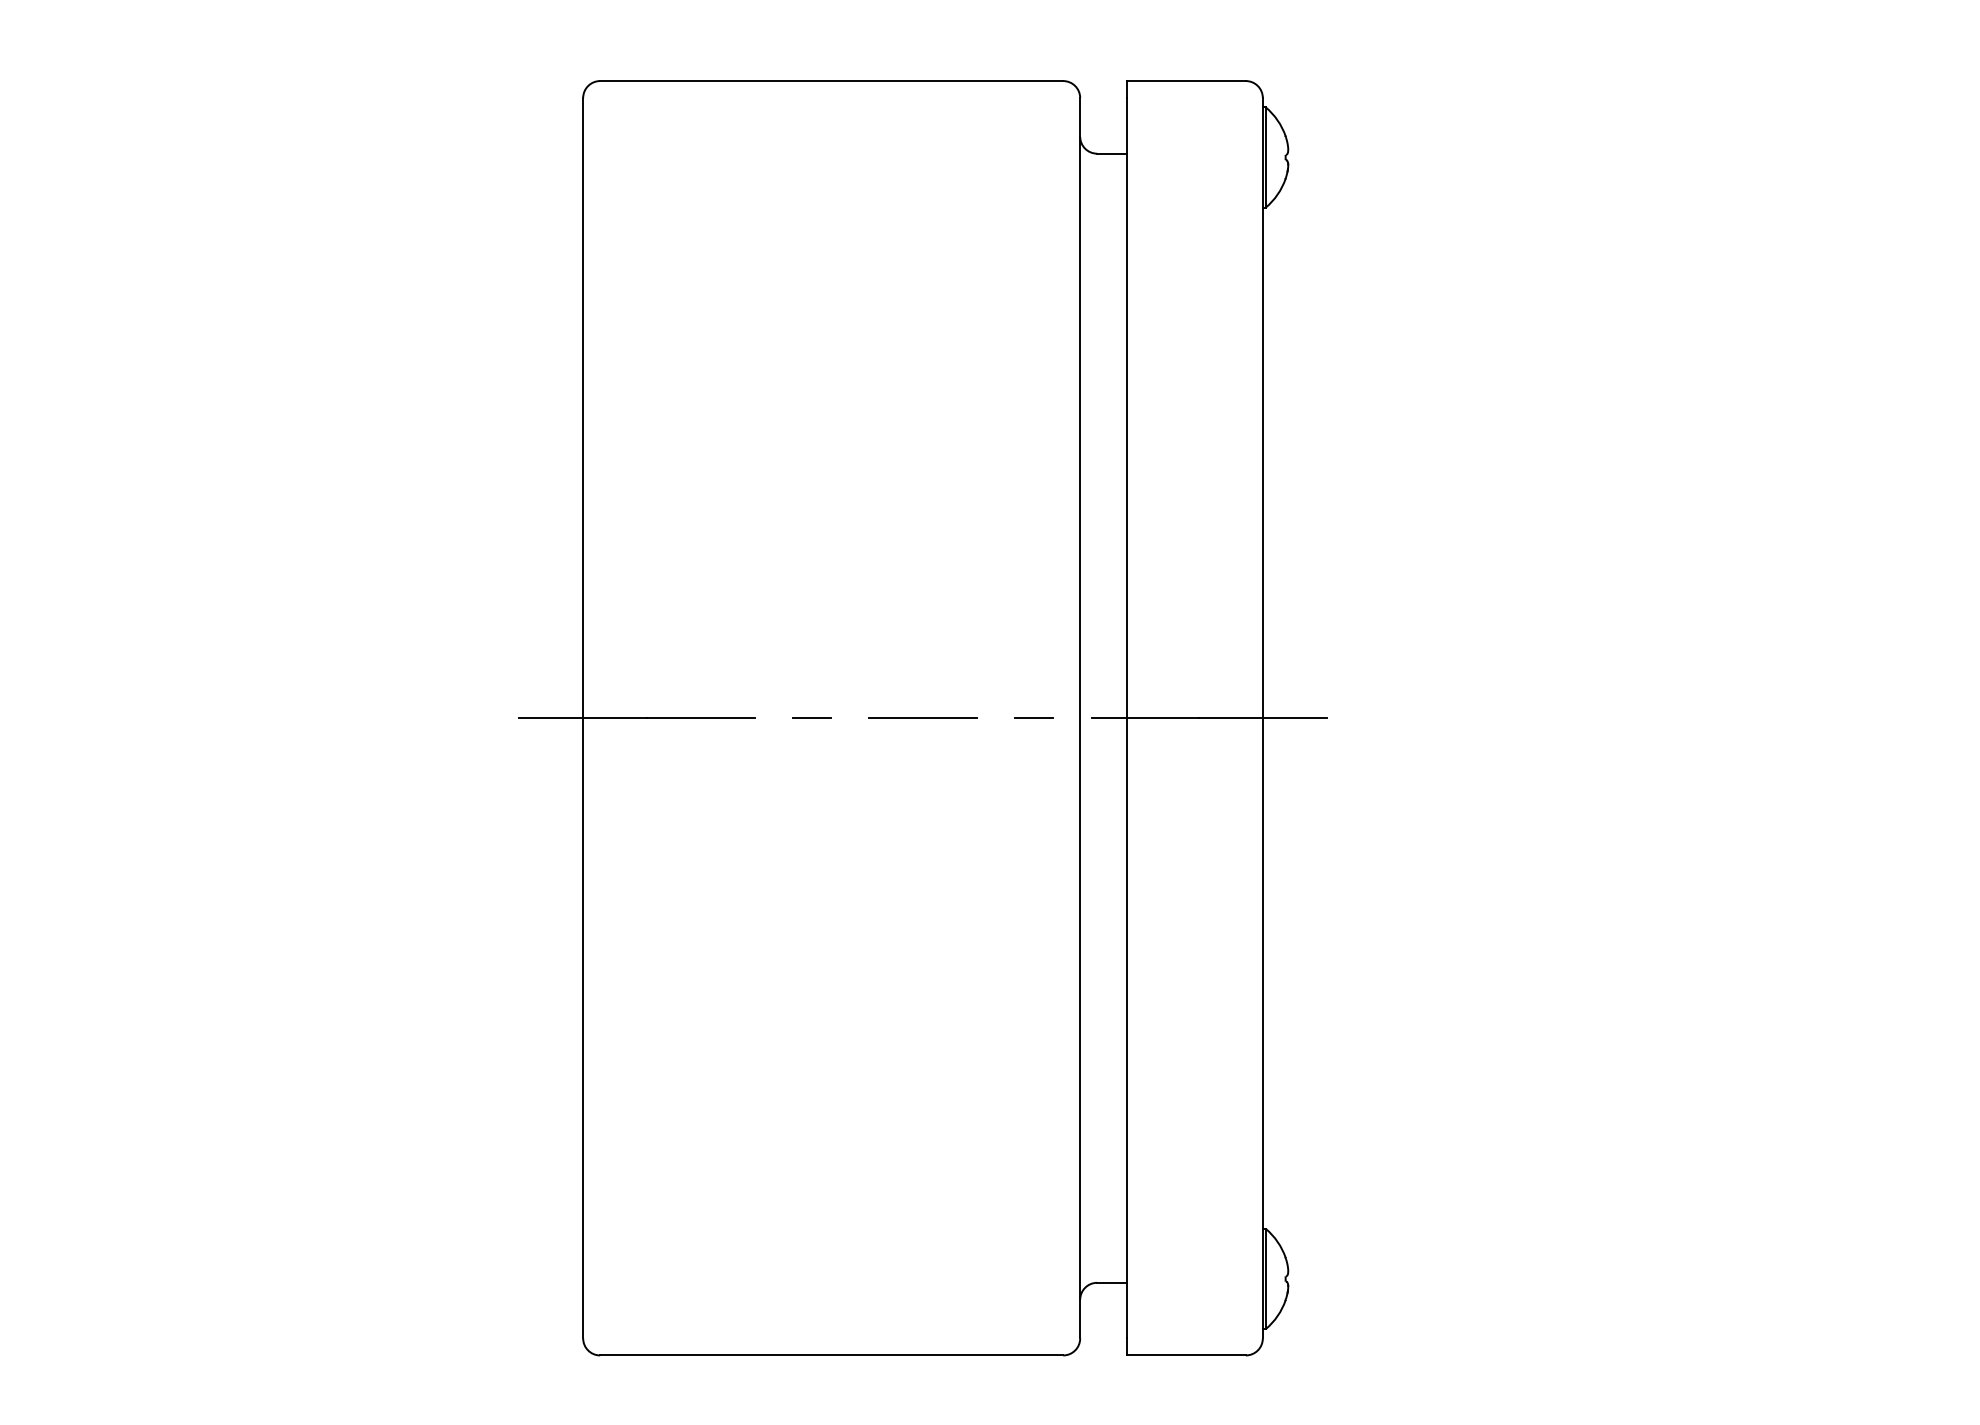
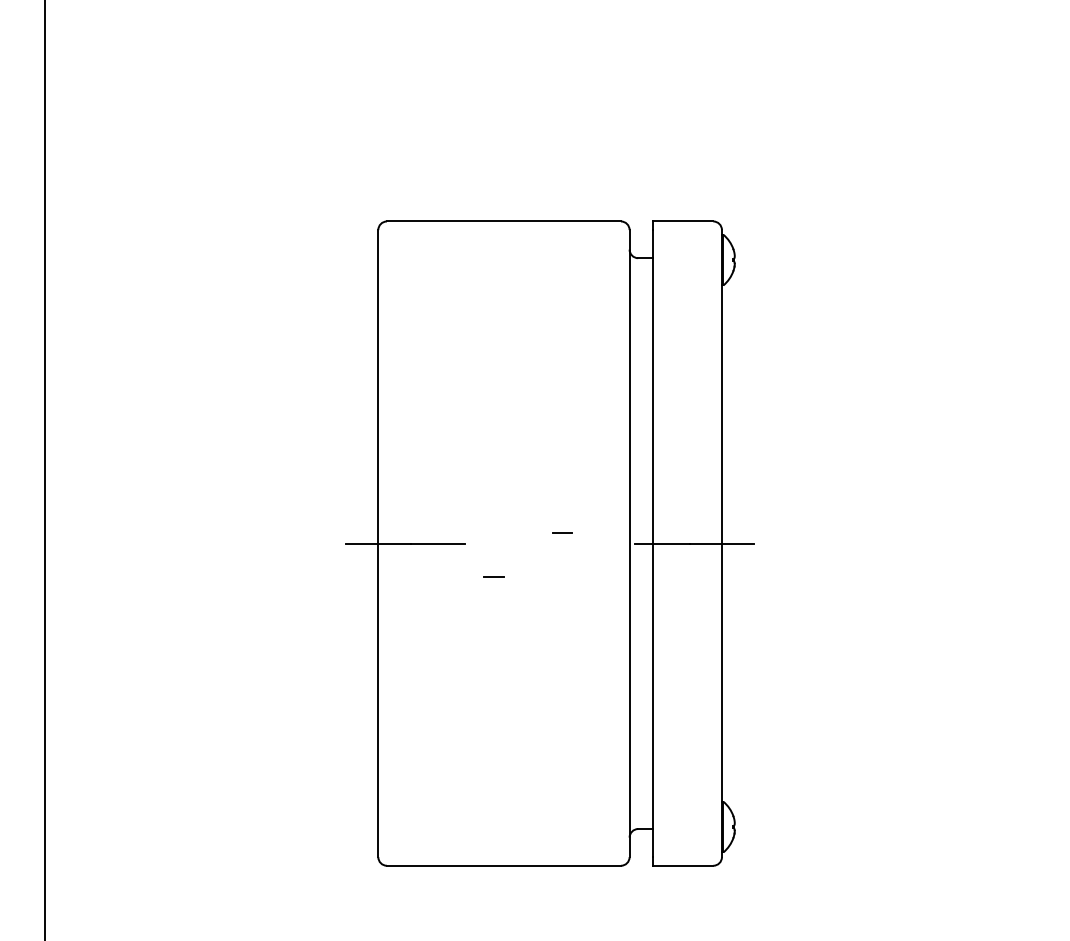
line: (810, 718) -> (493, 576), moved
line: (921, 718) -> (549, 543), removed
line: (1034, 718) -> (562, 532), moved

